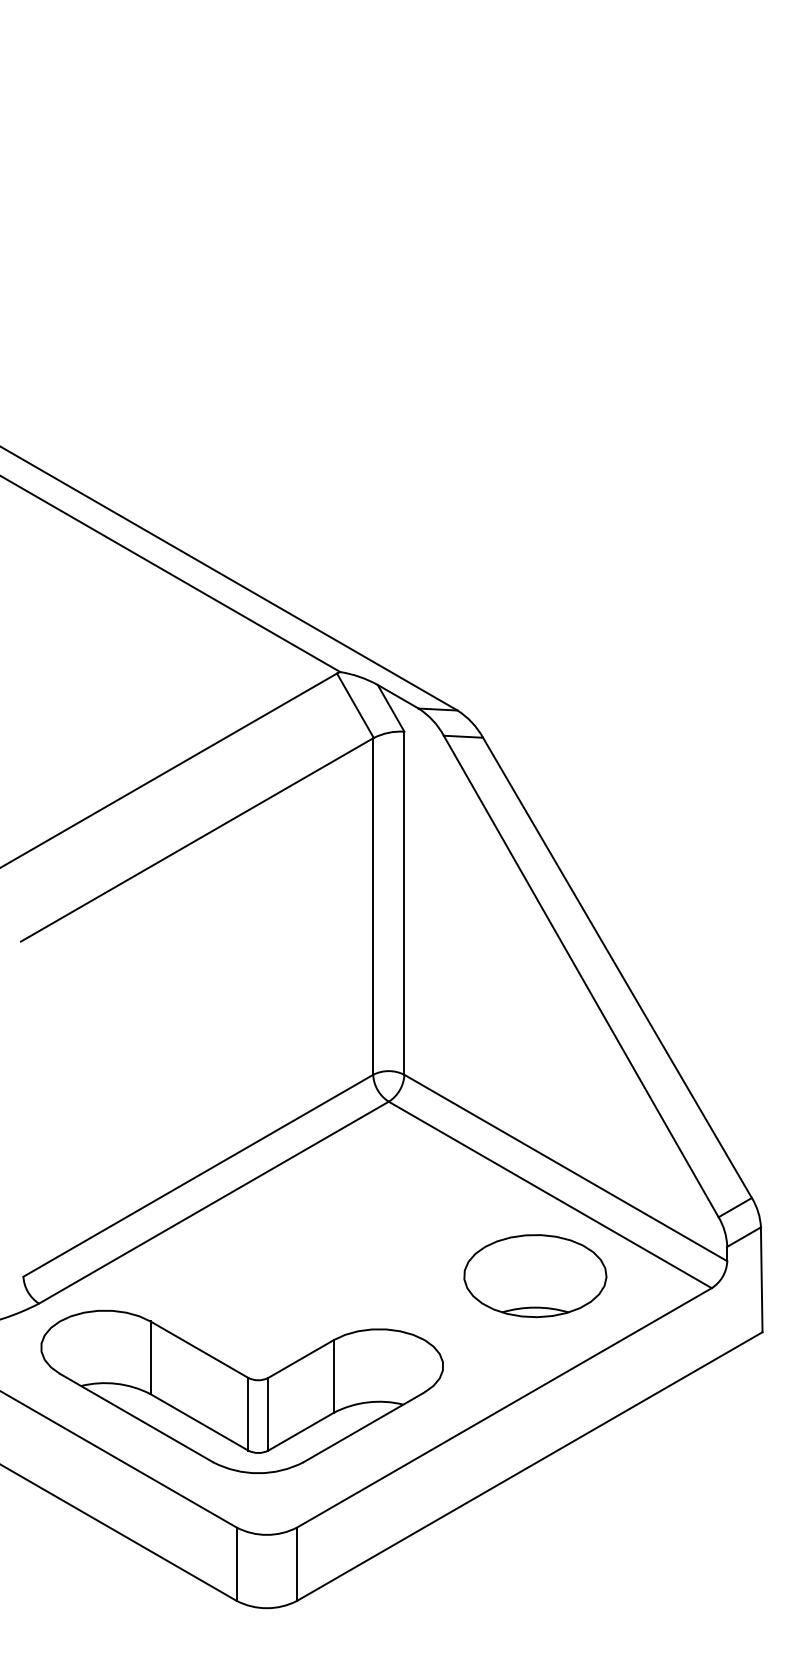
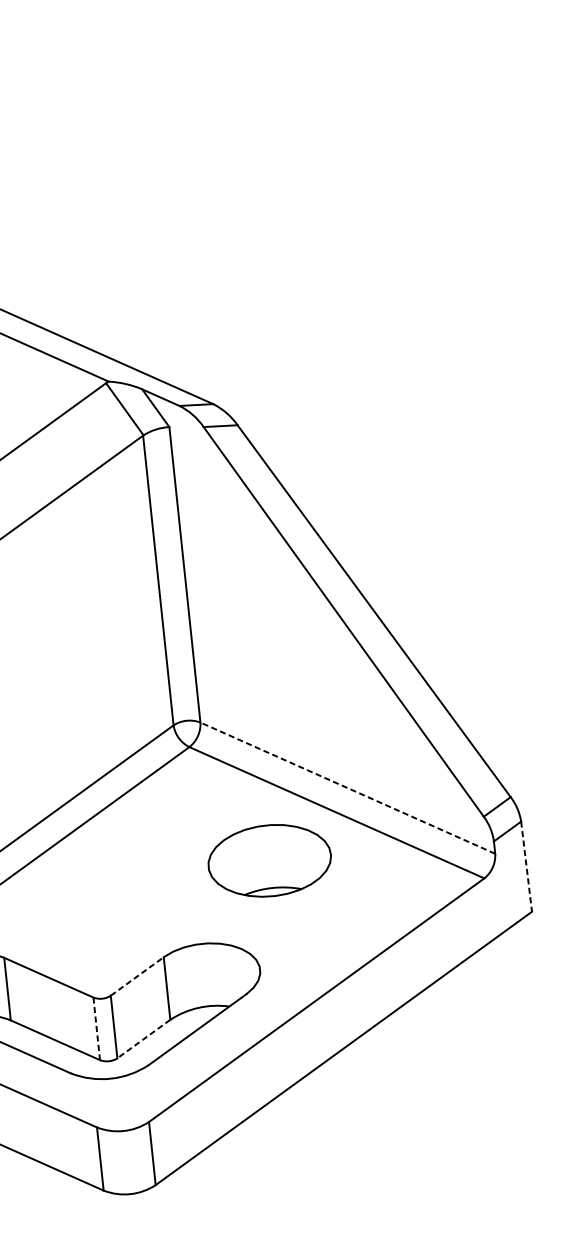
line: (565, 1167) -> (347, 787), solid -> dashed
part: (535, 1276) -> (269, 861), moved
line: (761, 1280) -> (526, 867), solid -> dashed
line: (301, 1358) -> (137, 976), solid -> dashed
line: (248, 1414) -> (96, 1029), solid -> dashed
line: (301, 1431) -> (144, 1038), solid -> dashed

